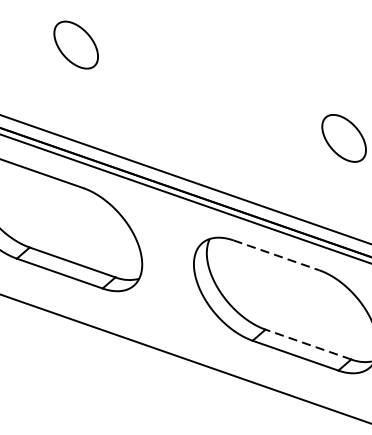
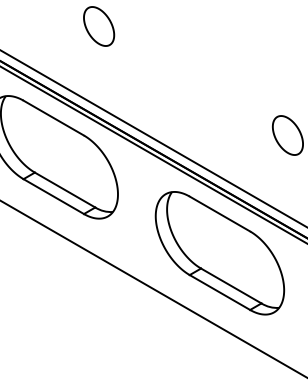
line: (275, 256) -> (219, 214), dashed -> solid
line: (308, 343) -> (231, 285), dashed -> solid

